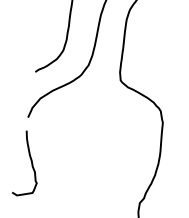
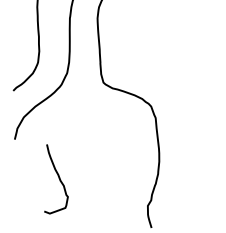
curve: (31, 164) -> (58, 178), moved

